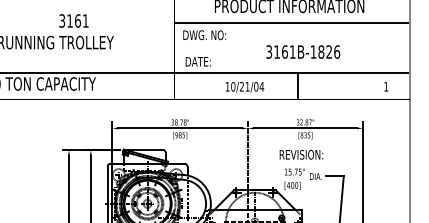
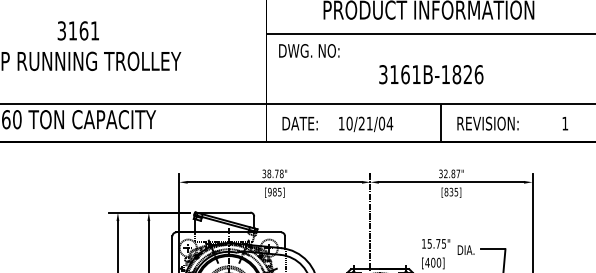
text: (73, 20) -> (77, 30), moved
text: (303, 51) -> (431, 73), moved
text: (197, 61) -> (299, 123), moved
text: (301, 154) -> (488, 123), moved

